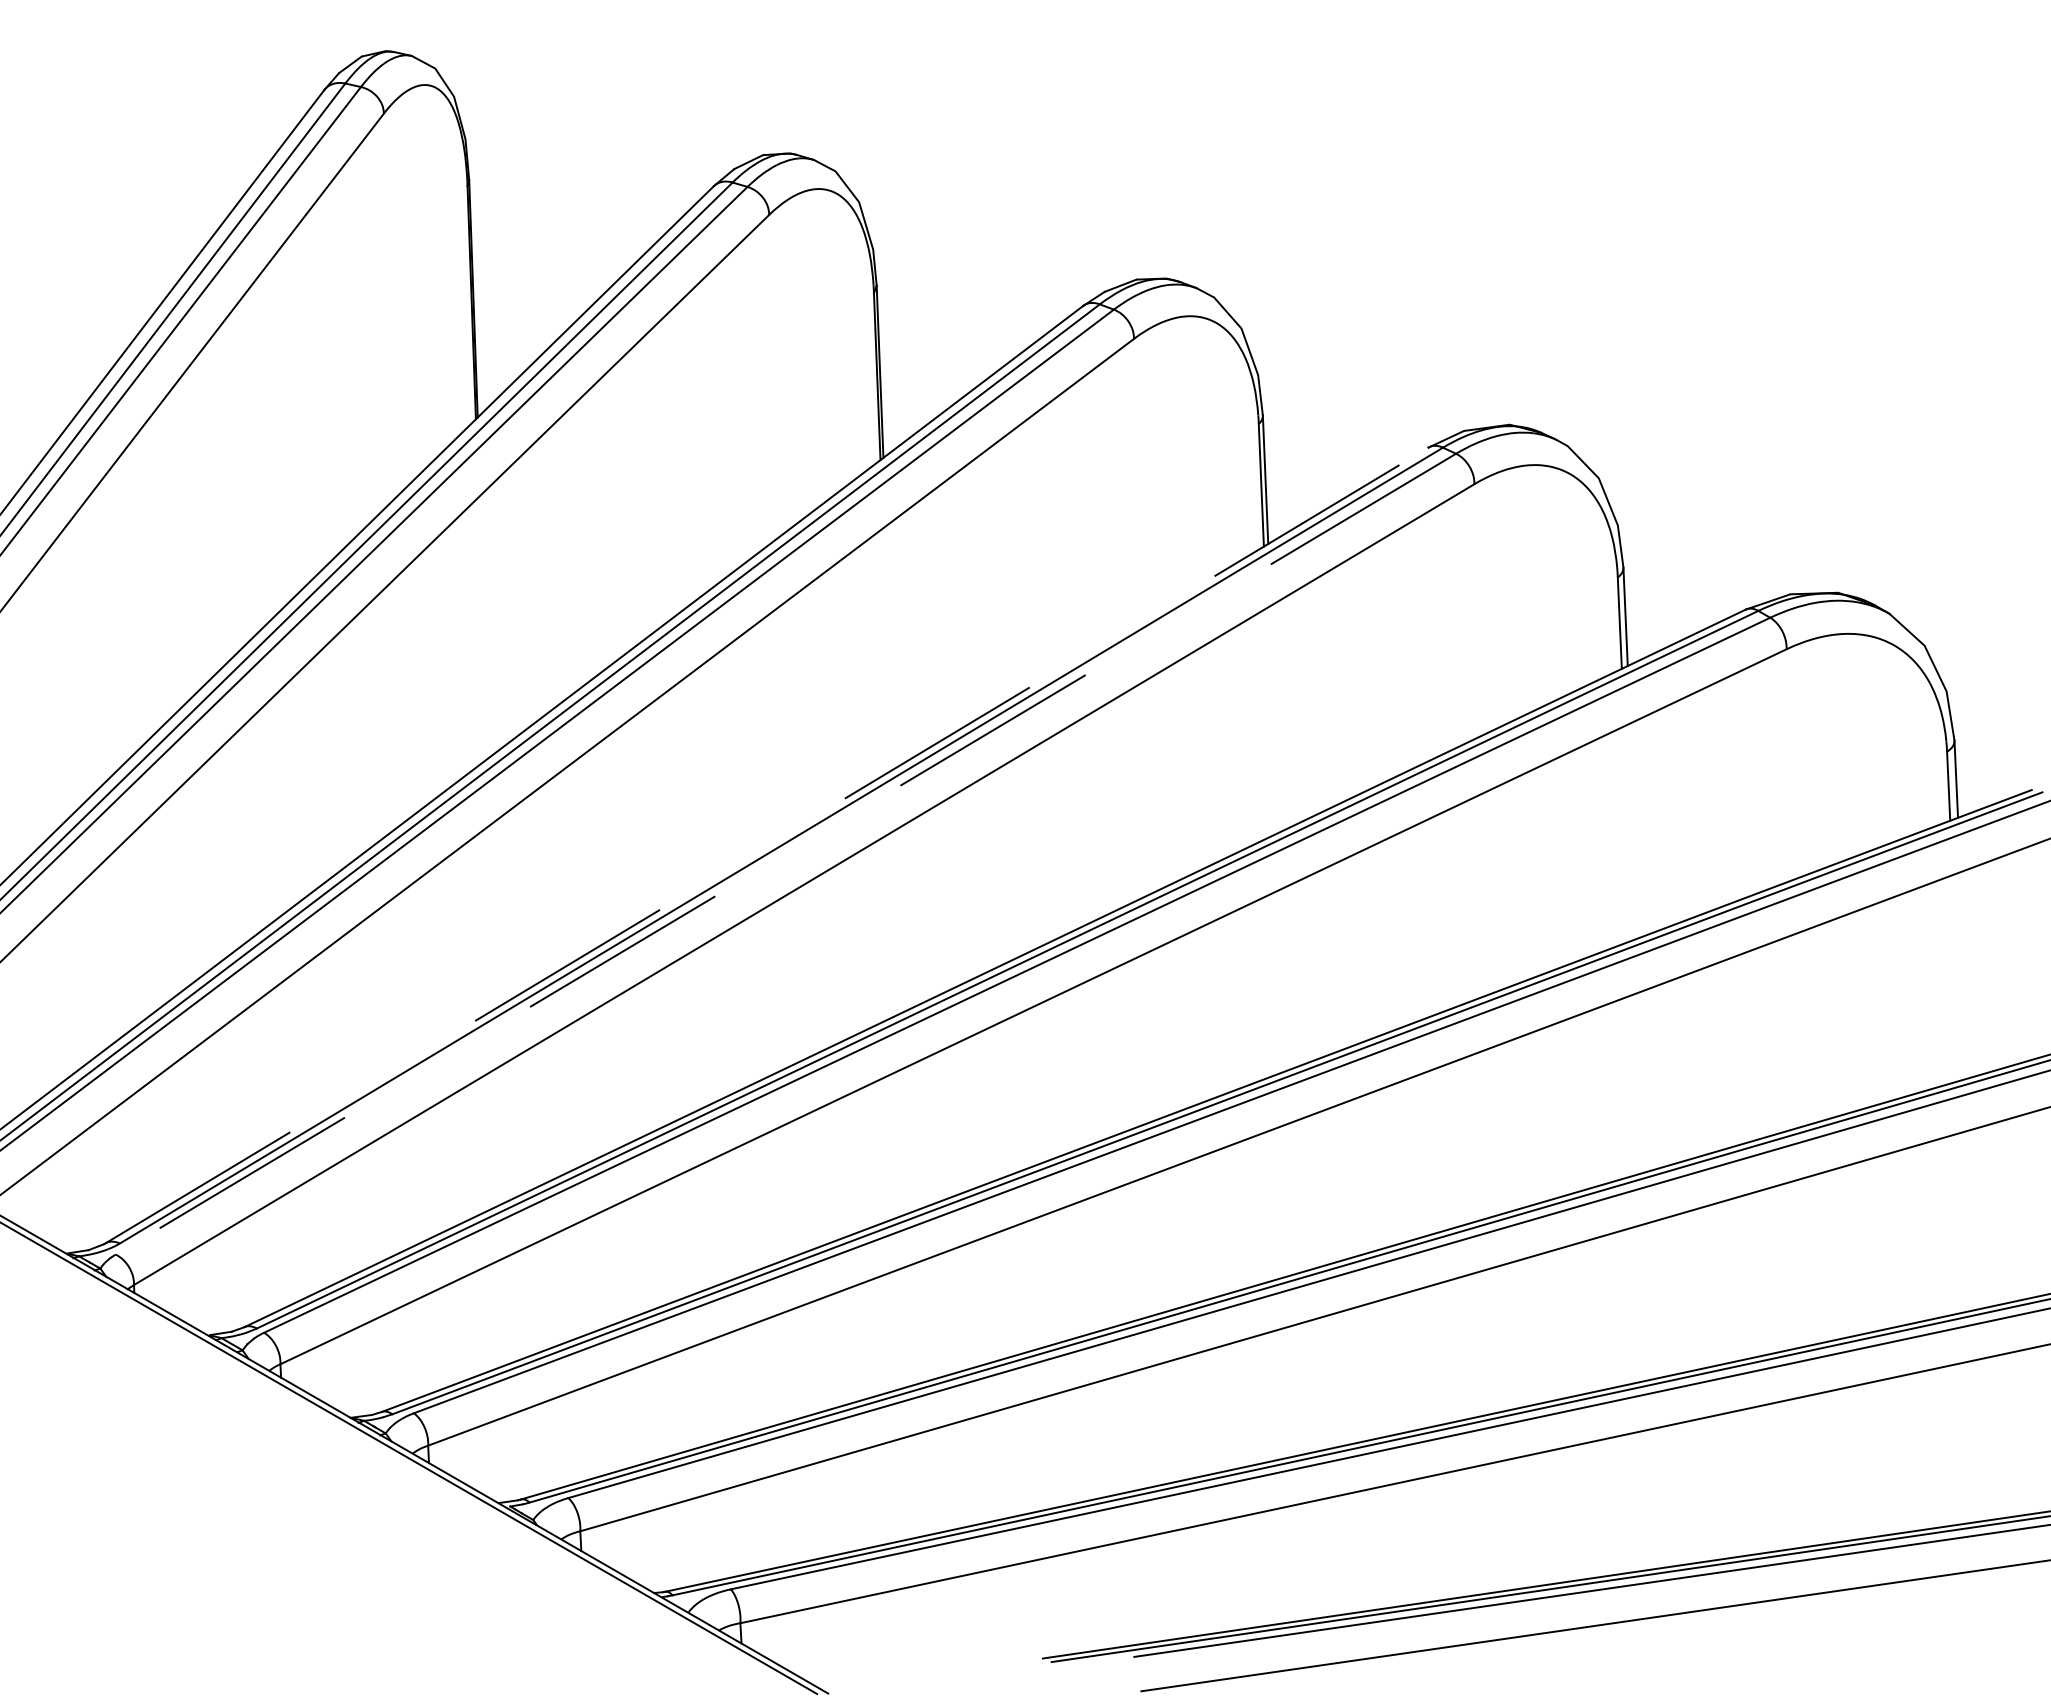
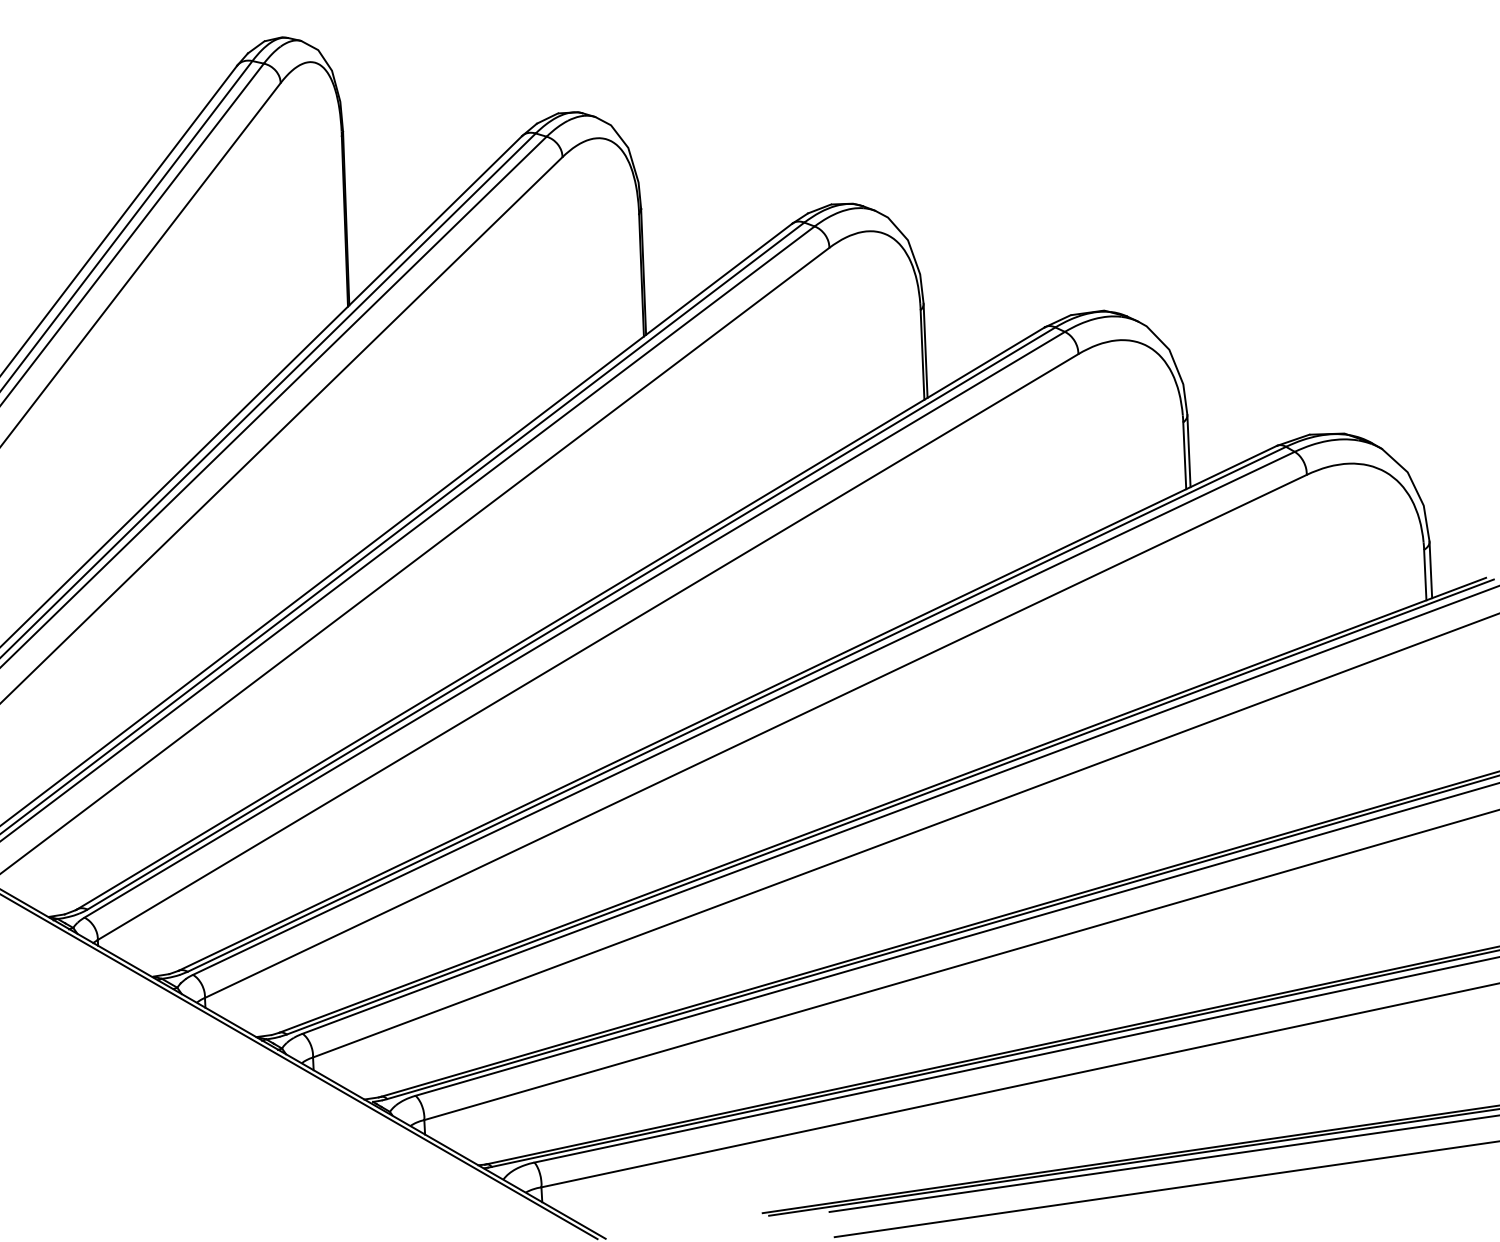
line: (767, 845) -> (561, 618), dashed -> solid
line: (785, 854) -> (574, 625), dashed -> solid

